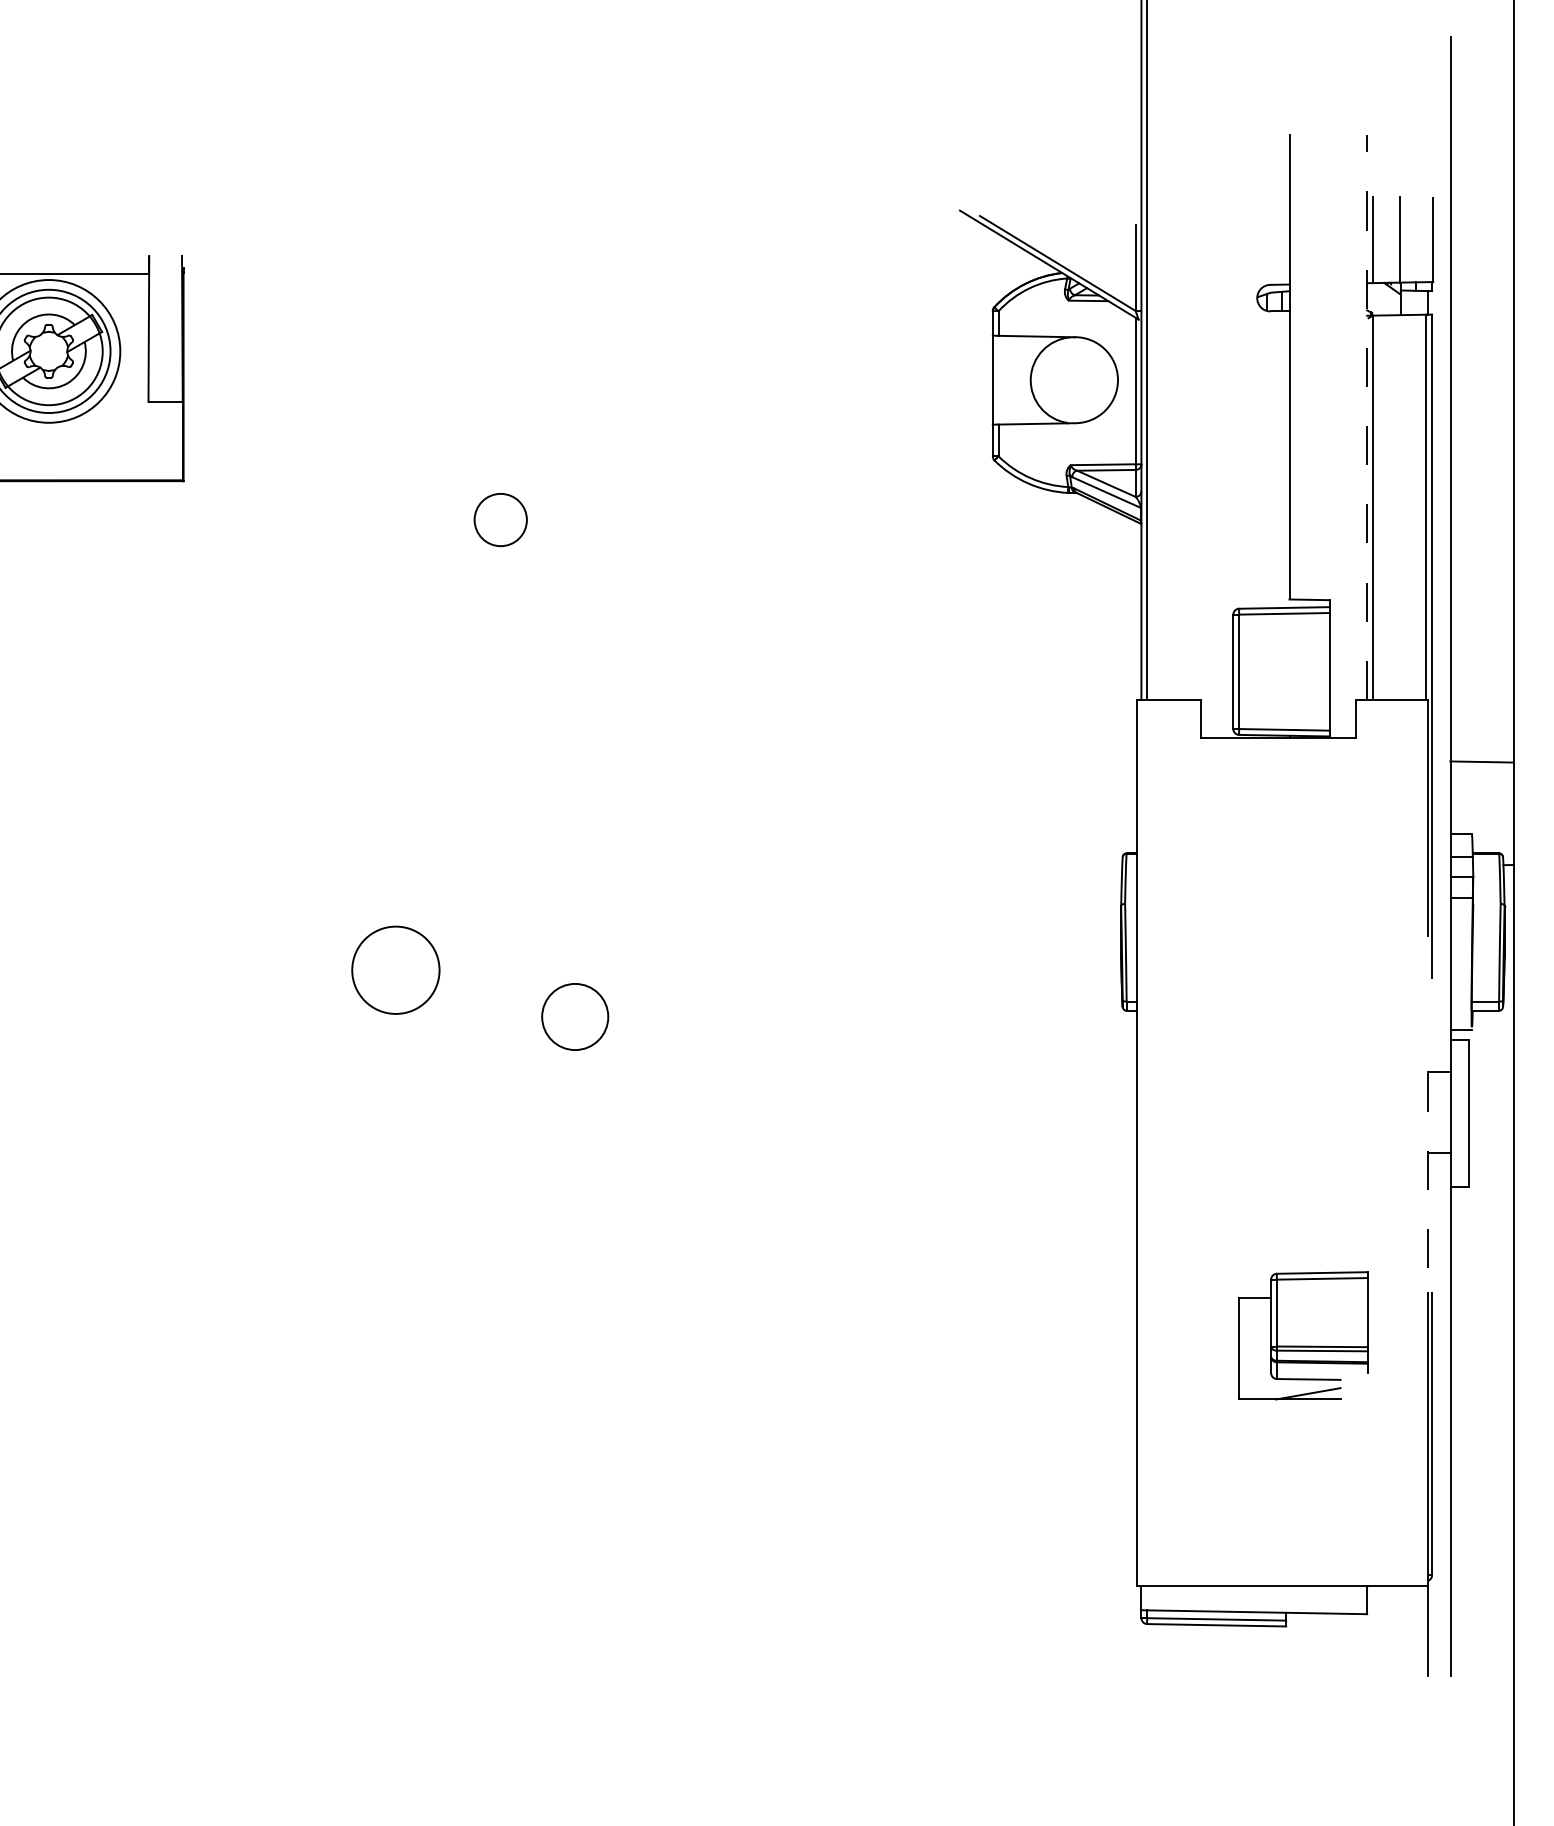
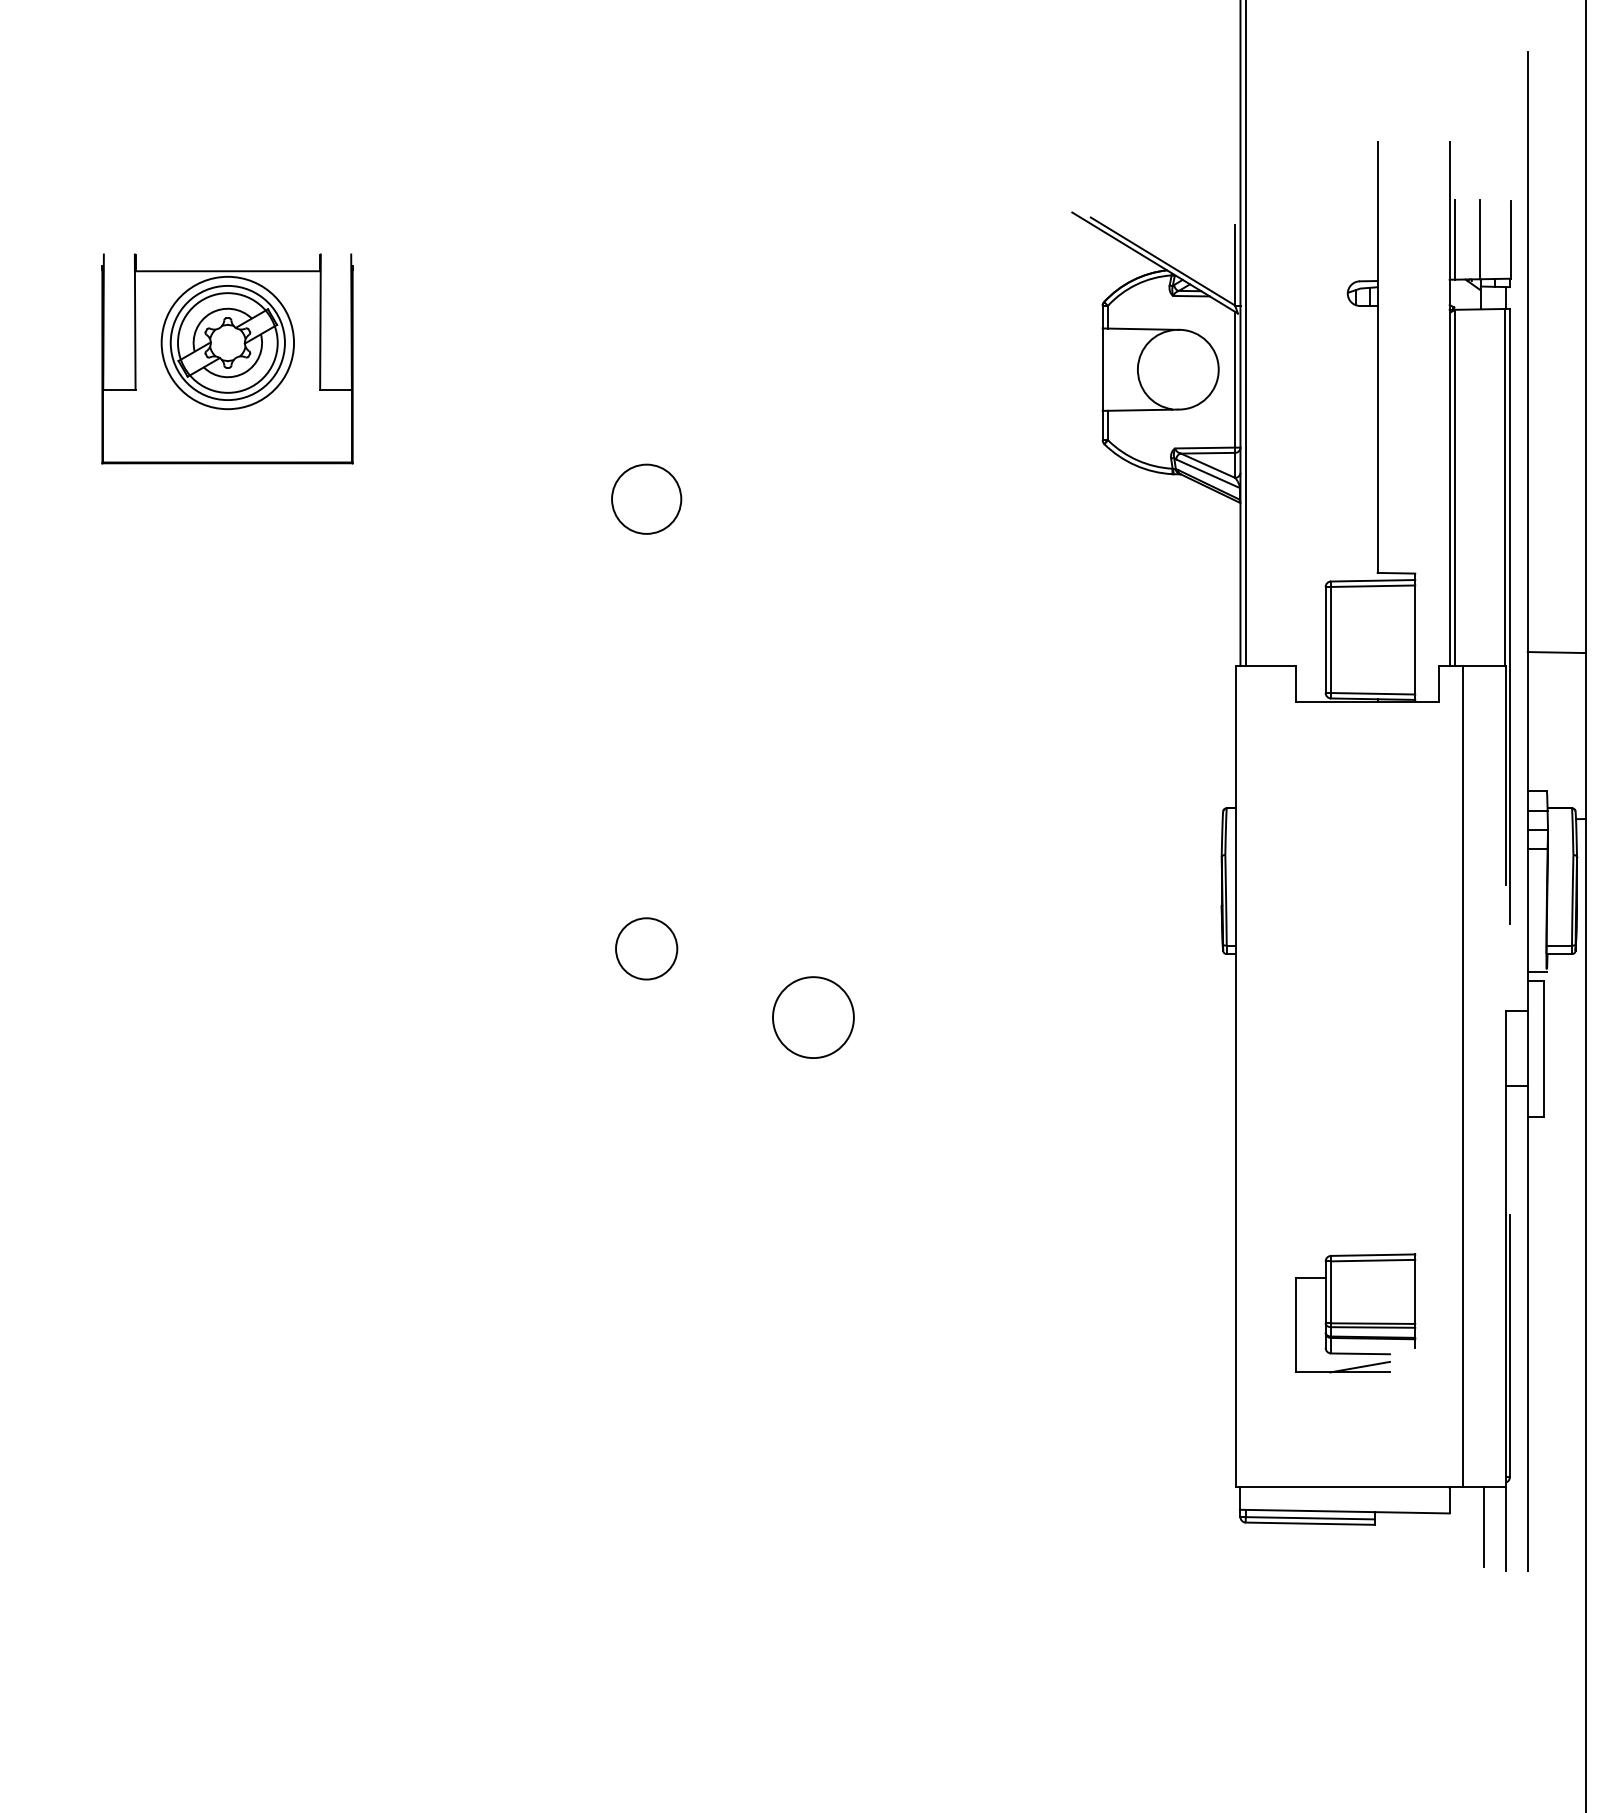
line: (1366, 417) -> (1449, 404), dashed -> solid
circle: (500, 519) -> (646, 498), size x1.43
line: (1481, 761) -> (1556, 652), moved
circle: (395, 970) -> (813, 1017), moved
circle: (575, 1016) -> (646, 948), moved
line: (1380, 1142) -> (1462, 1076), added
line: (1428, 1182) -> (1506, 1113), dashed -> solid
part: (1303, 1335) -> (1355, 1313), moved
line: (1404, 1629) -> (1484, 1527), added

